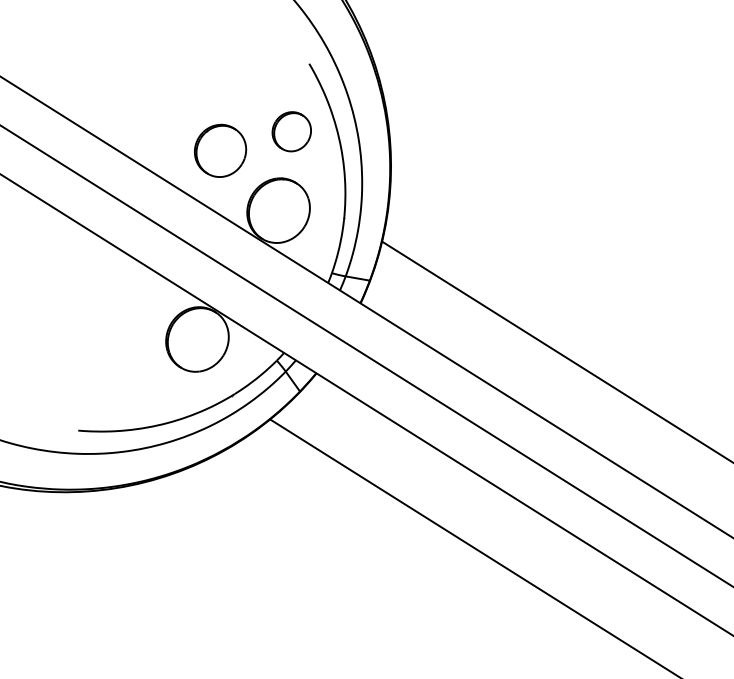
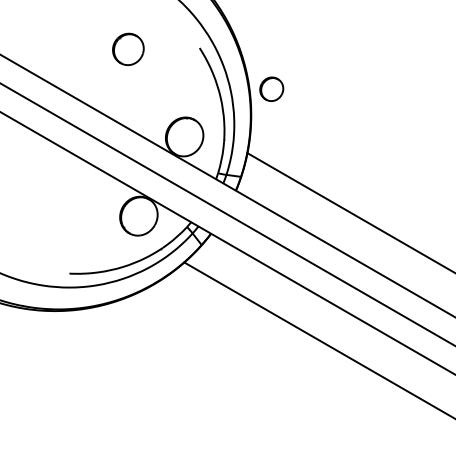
part: (291, 130) -> (271, 88), moved
part: (220, 149) -> (128, 48), moved

